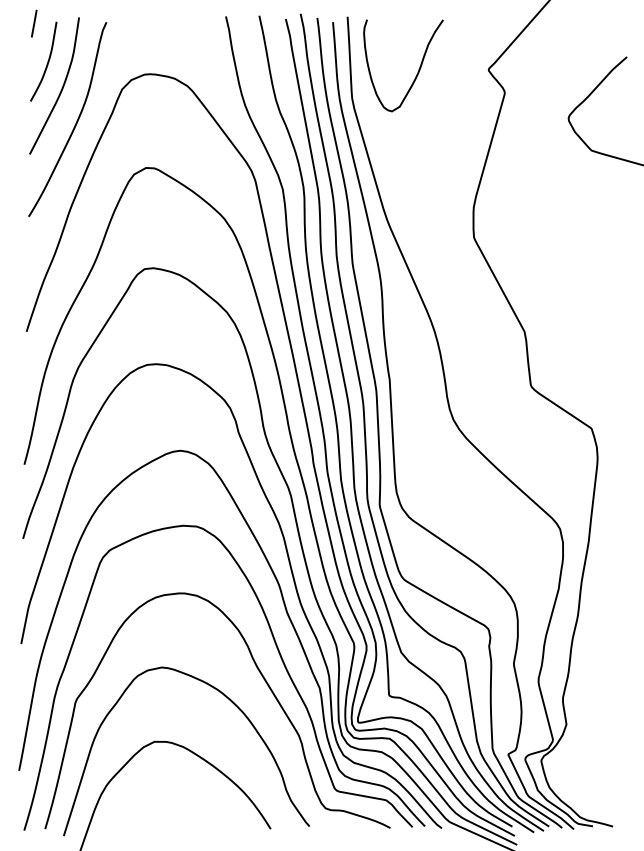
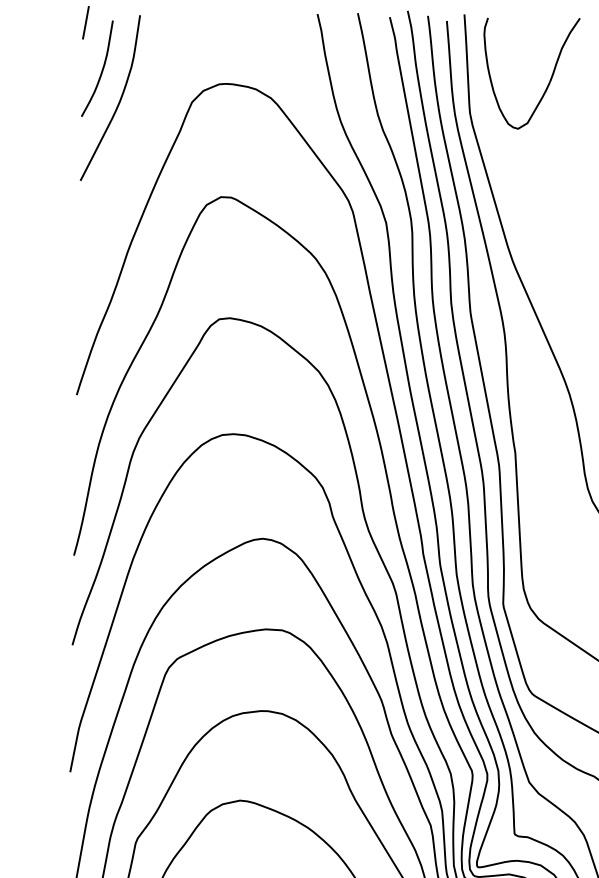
curve: (75, 122) -> (135, 142), removed

